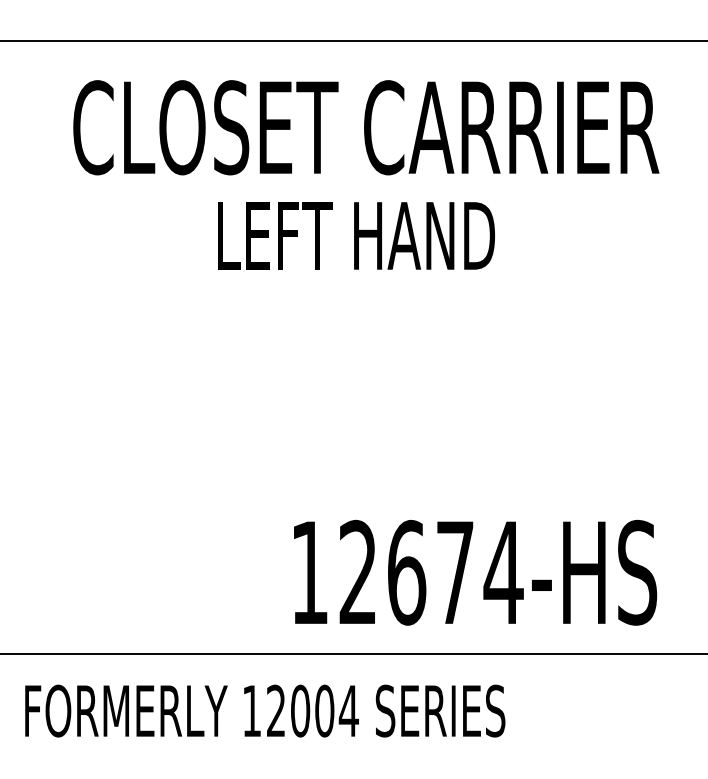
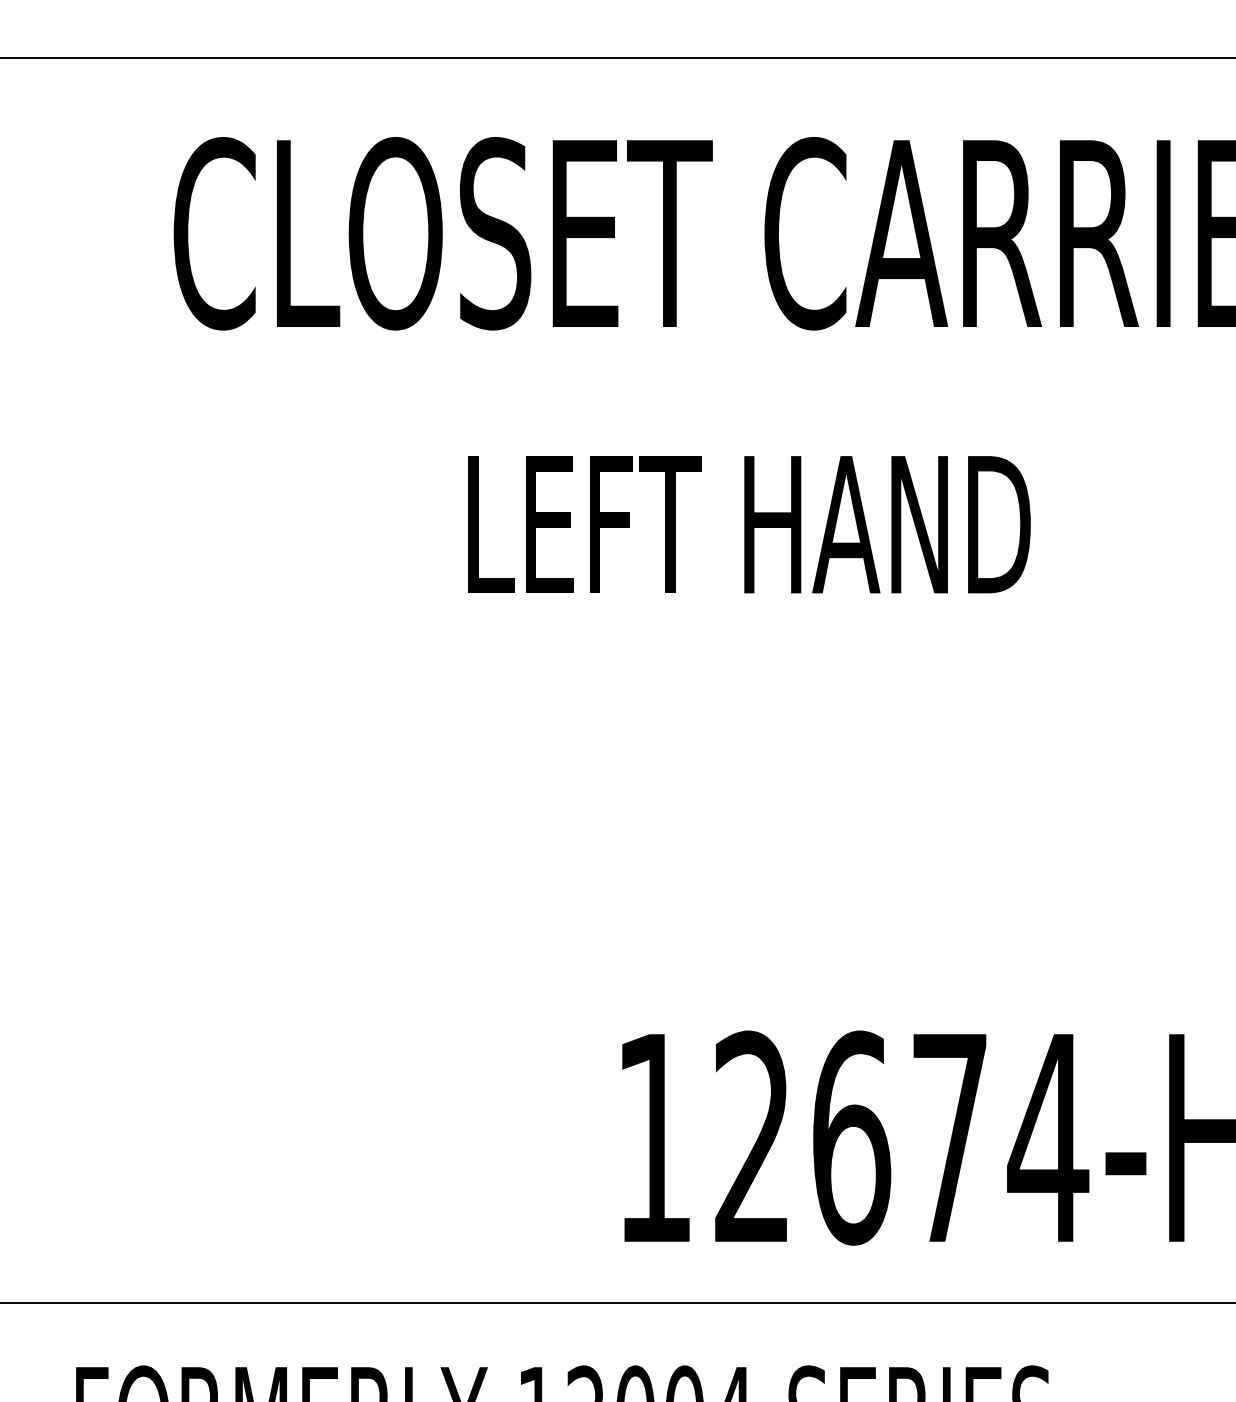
text: (356, 235) -> (749, 523), moved

